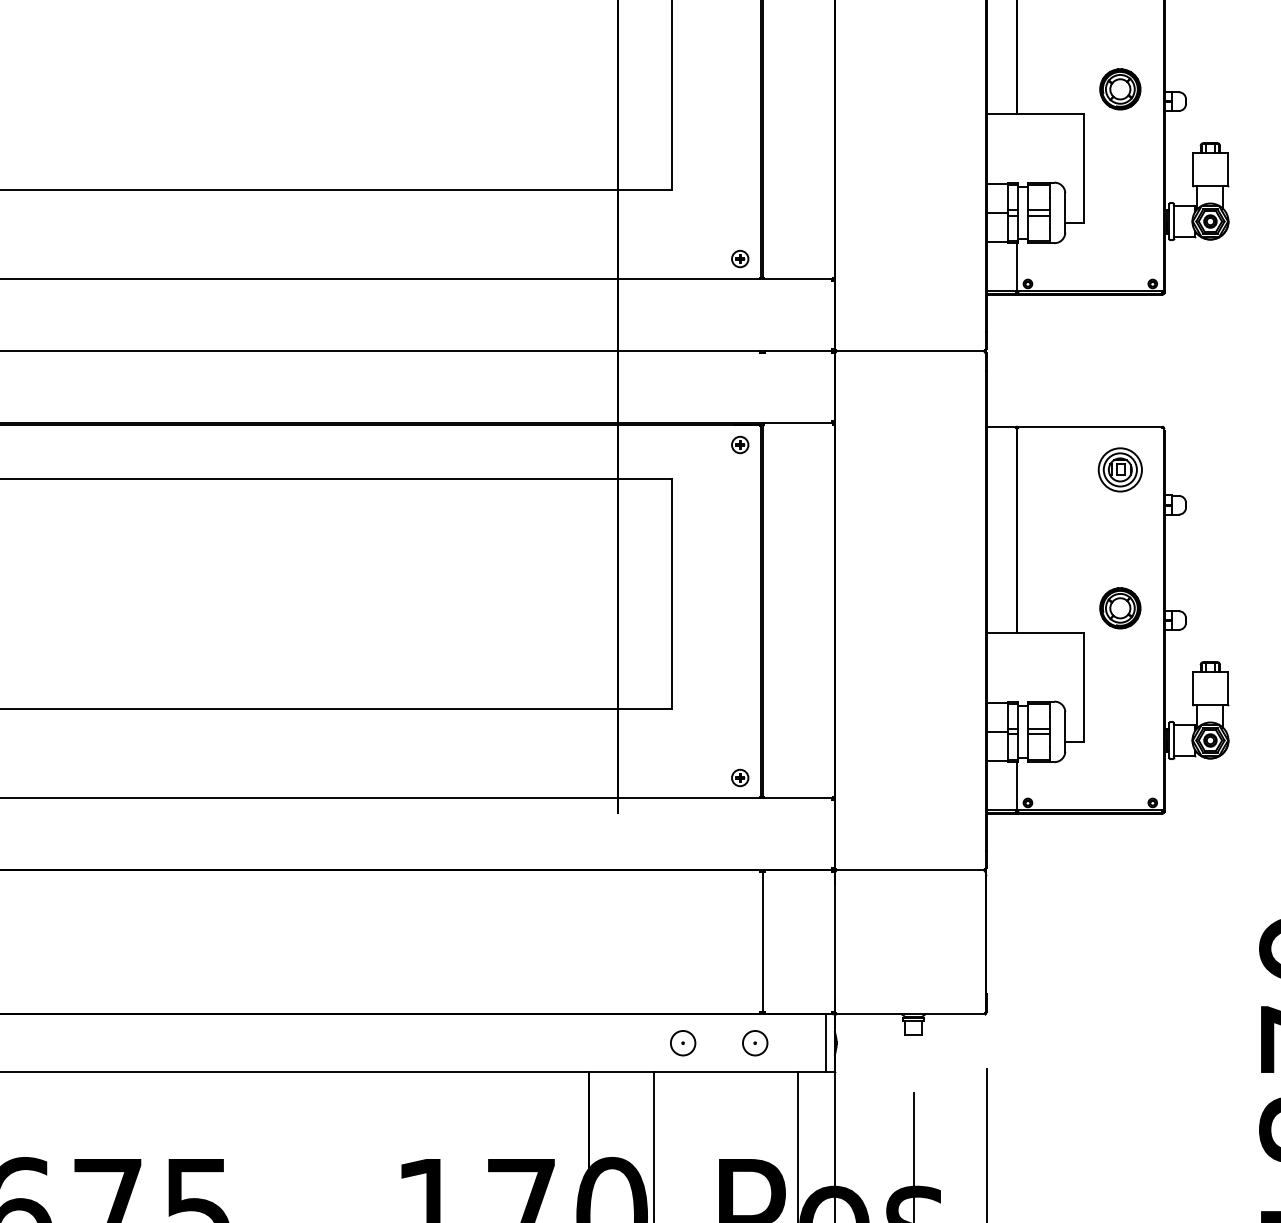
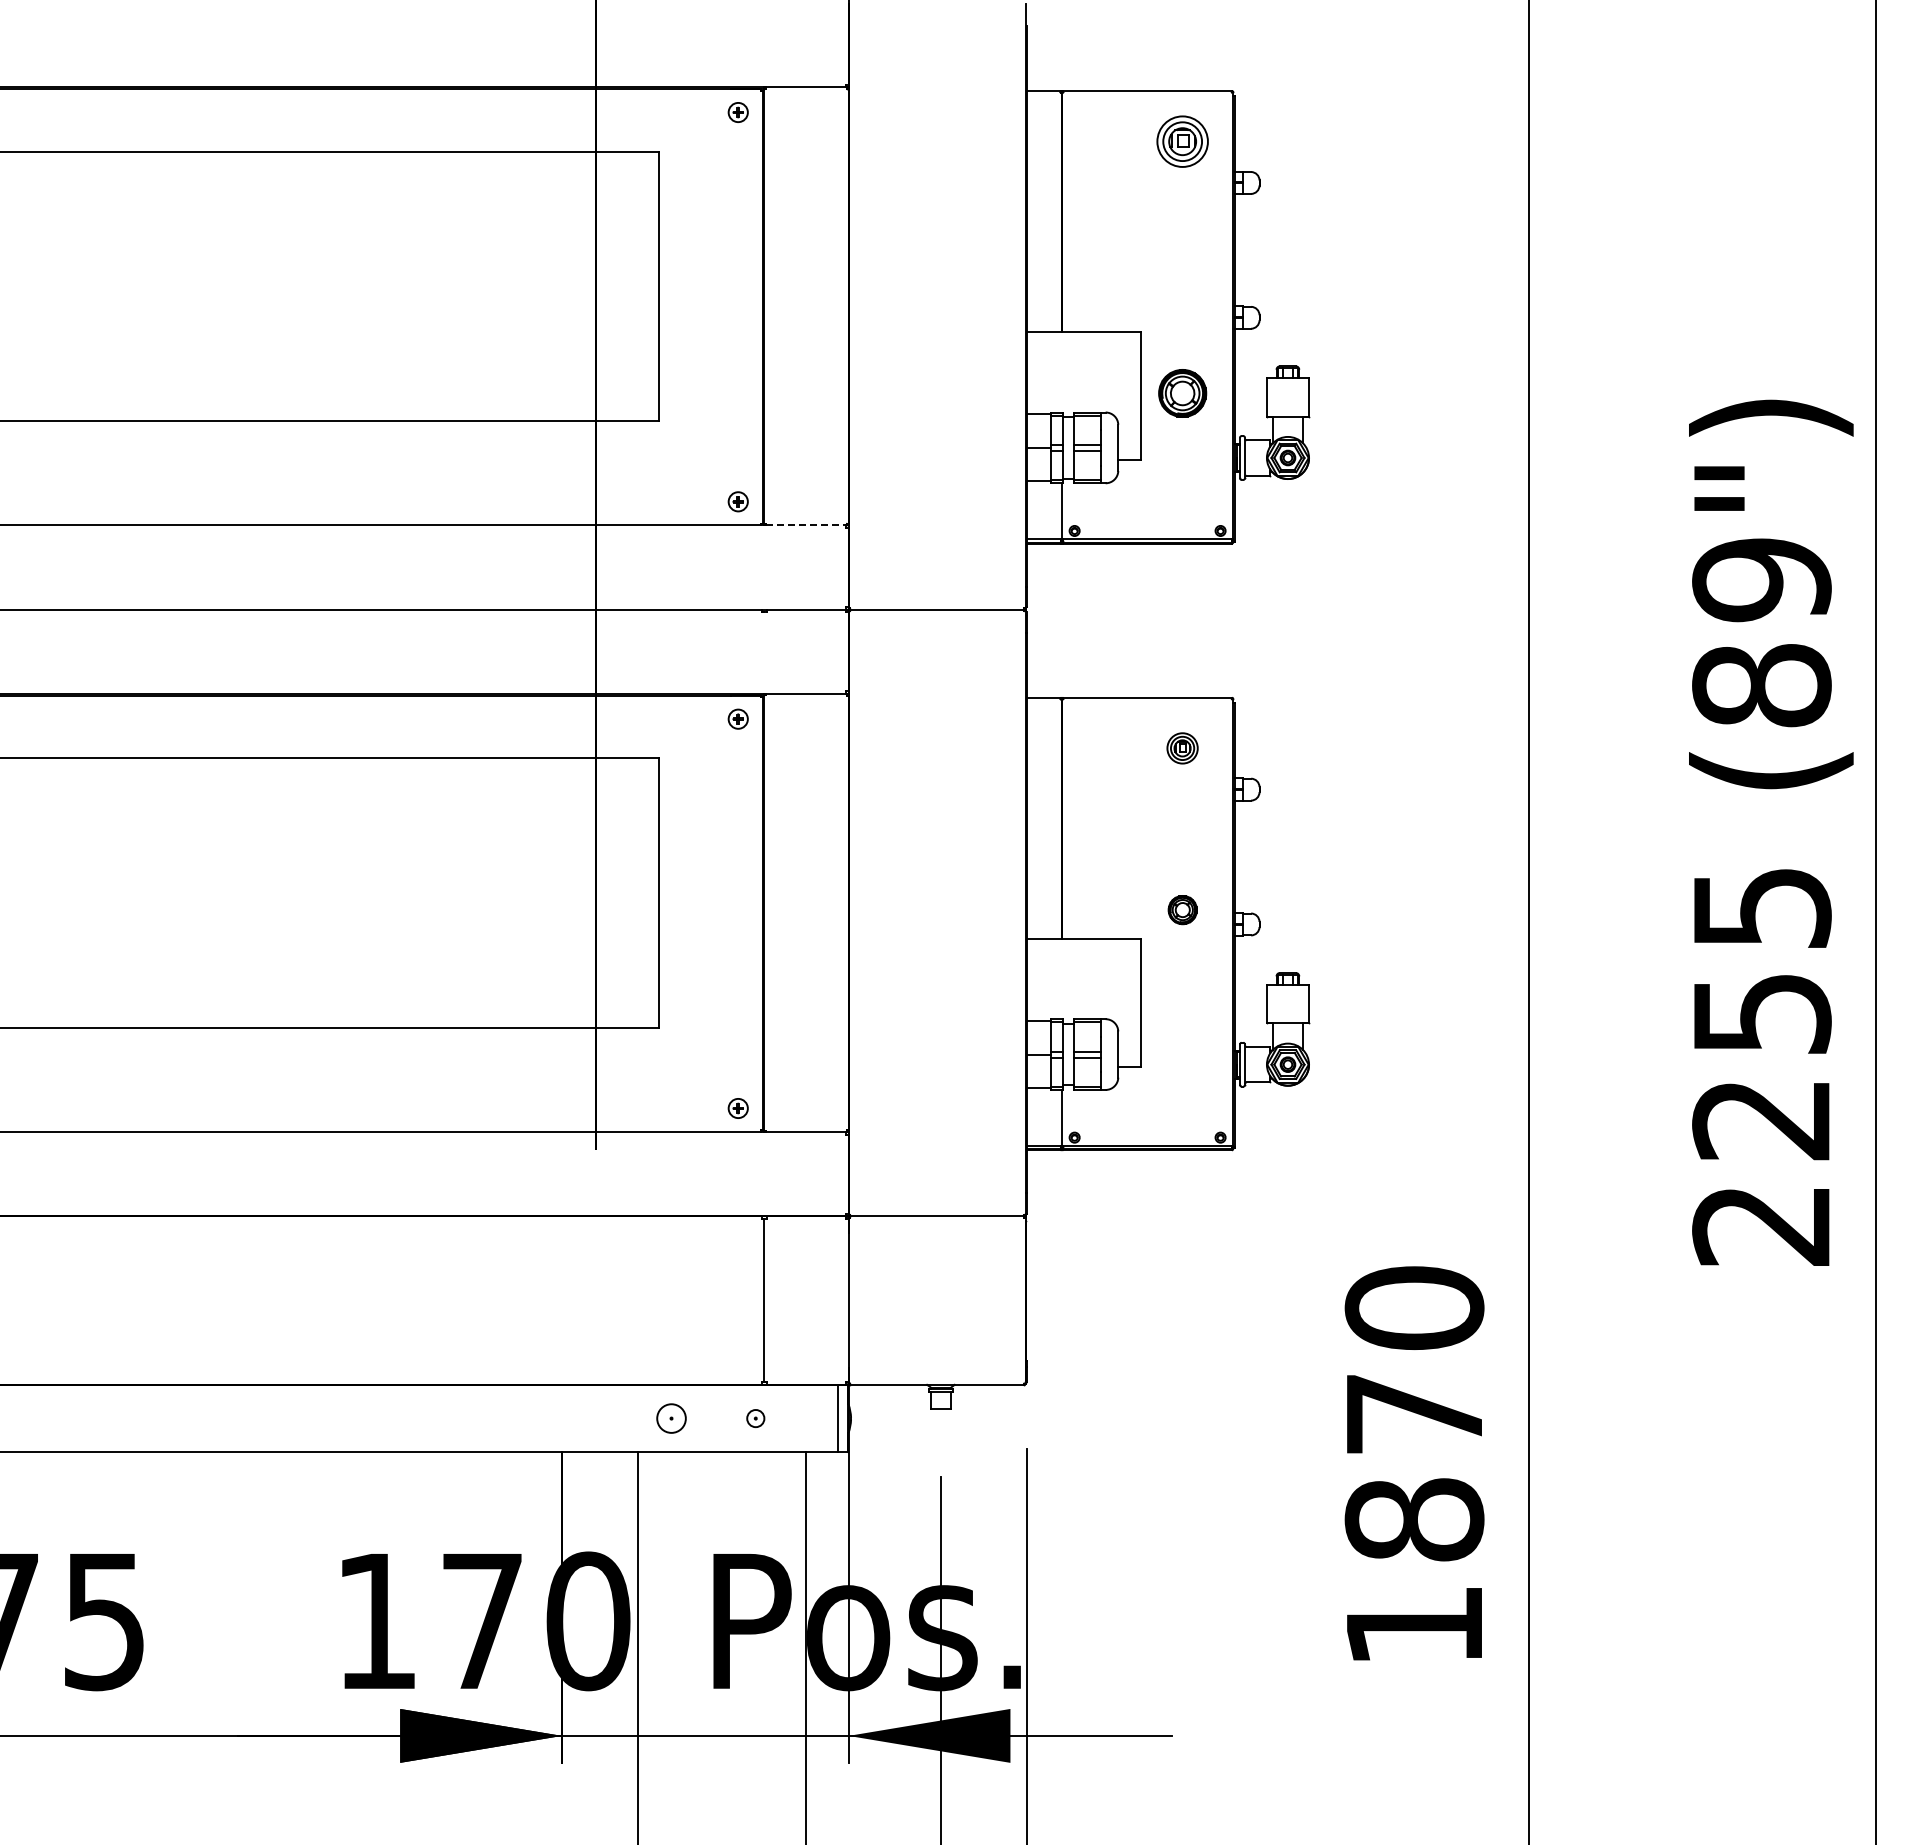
part: (1120, 89) -> (1182, 393), moved
line: (798, 279) -> (806, 525), solid -> dashed
part: (1120, 470) -> (1182, 748), size x0.6
part: (1120, 607) -> (1182, 909), size x0.6
circle: (754, 1043) -> (755, 1418), size x0.6

